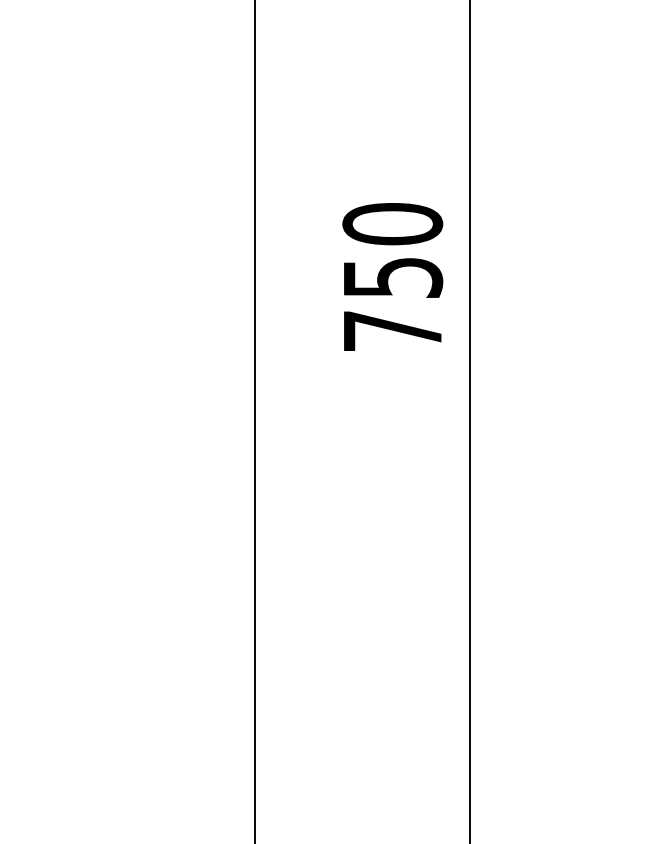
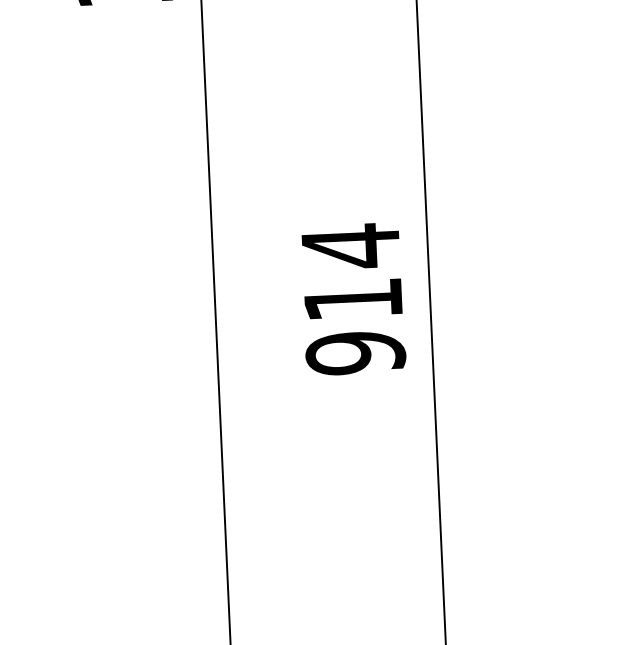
text: (392, 277) -> (353, 299), 750 -> 914

